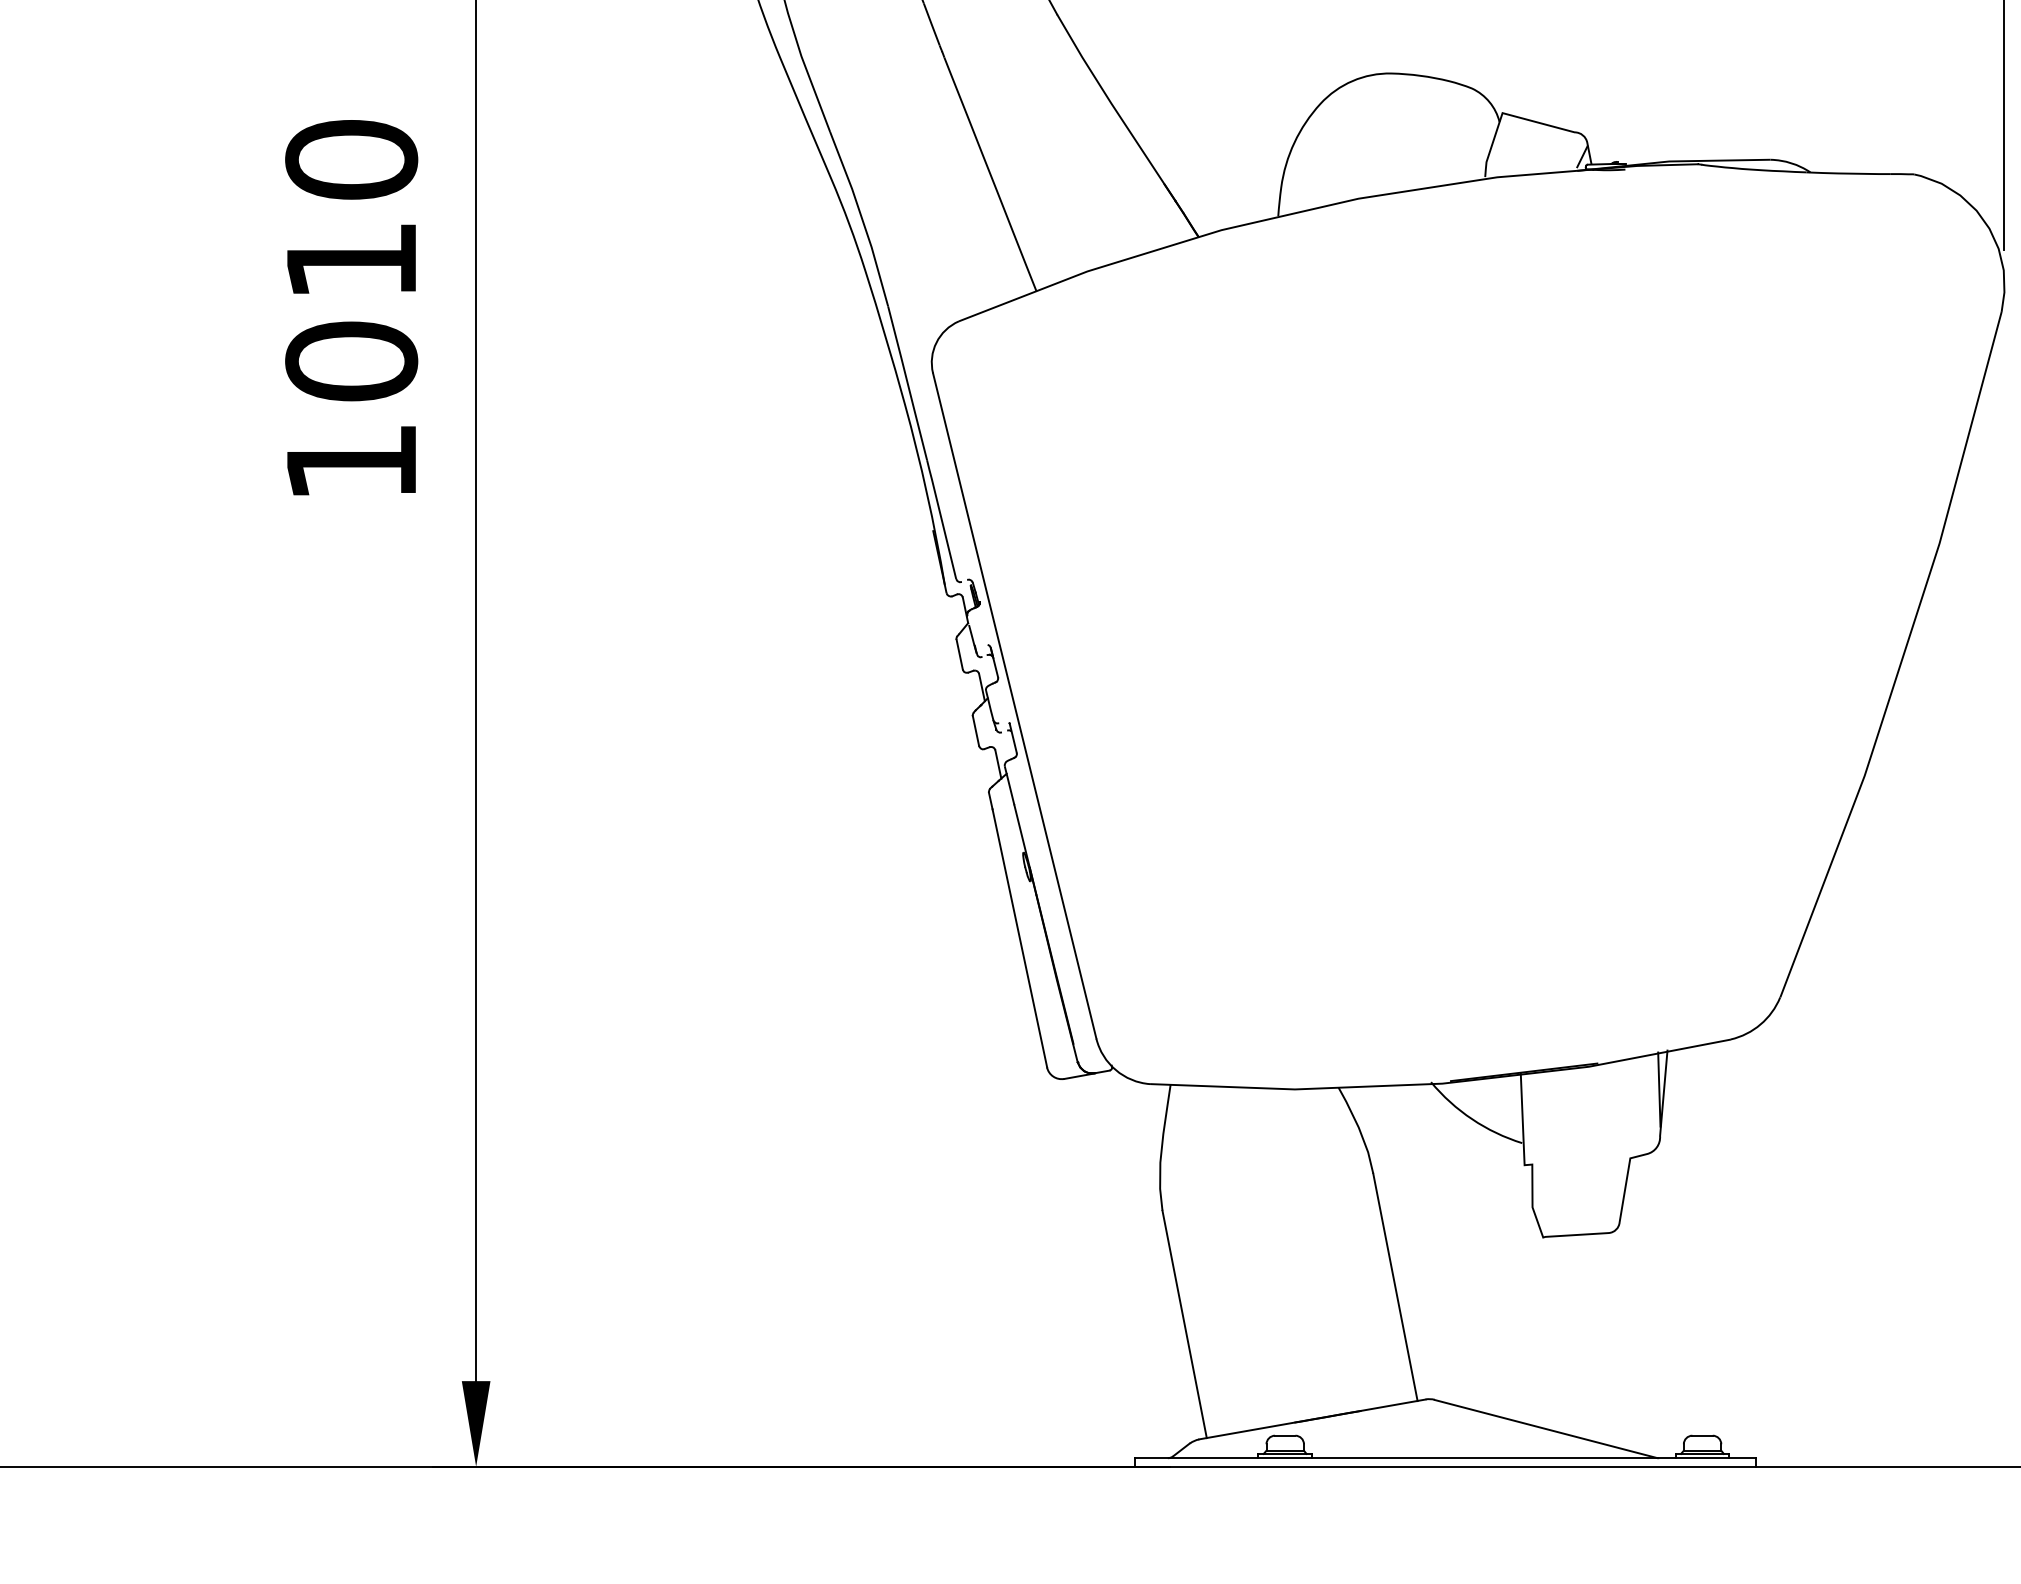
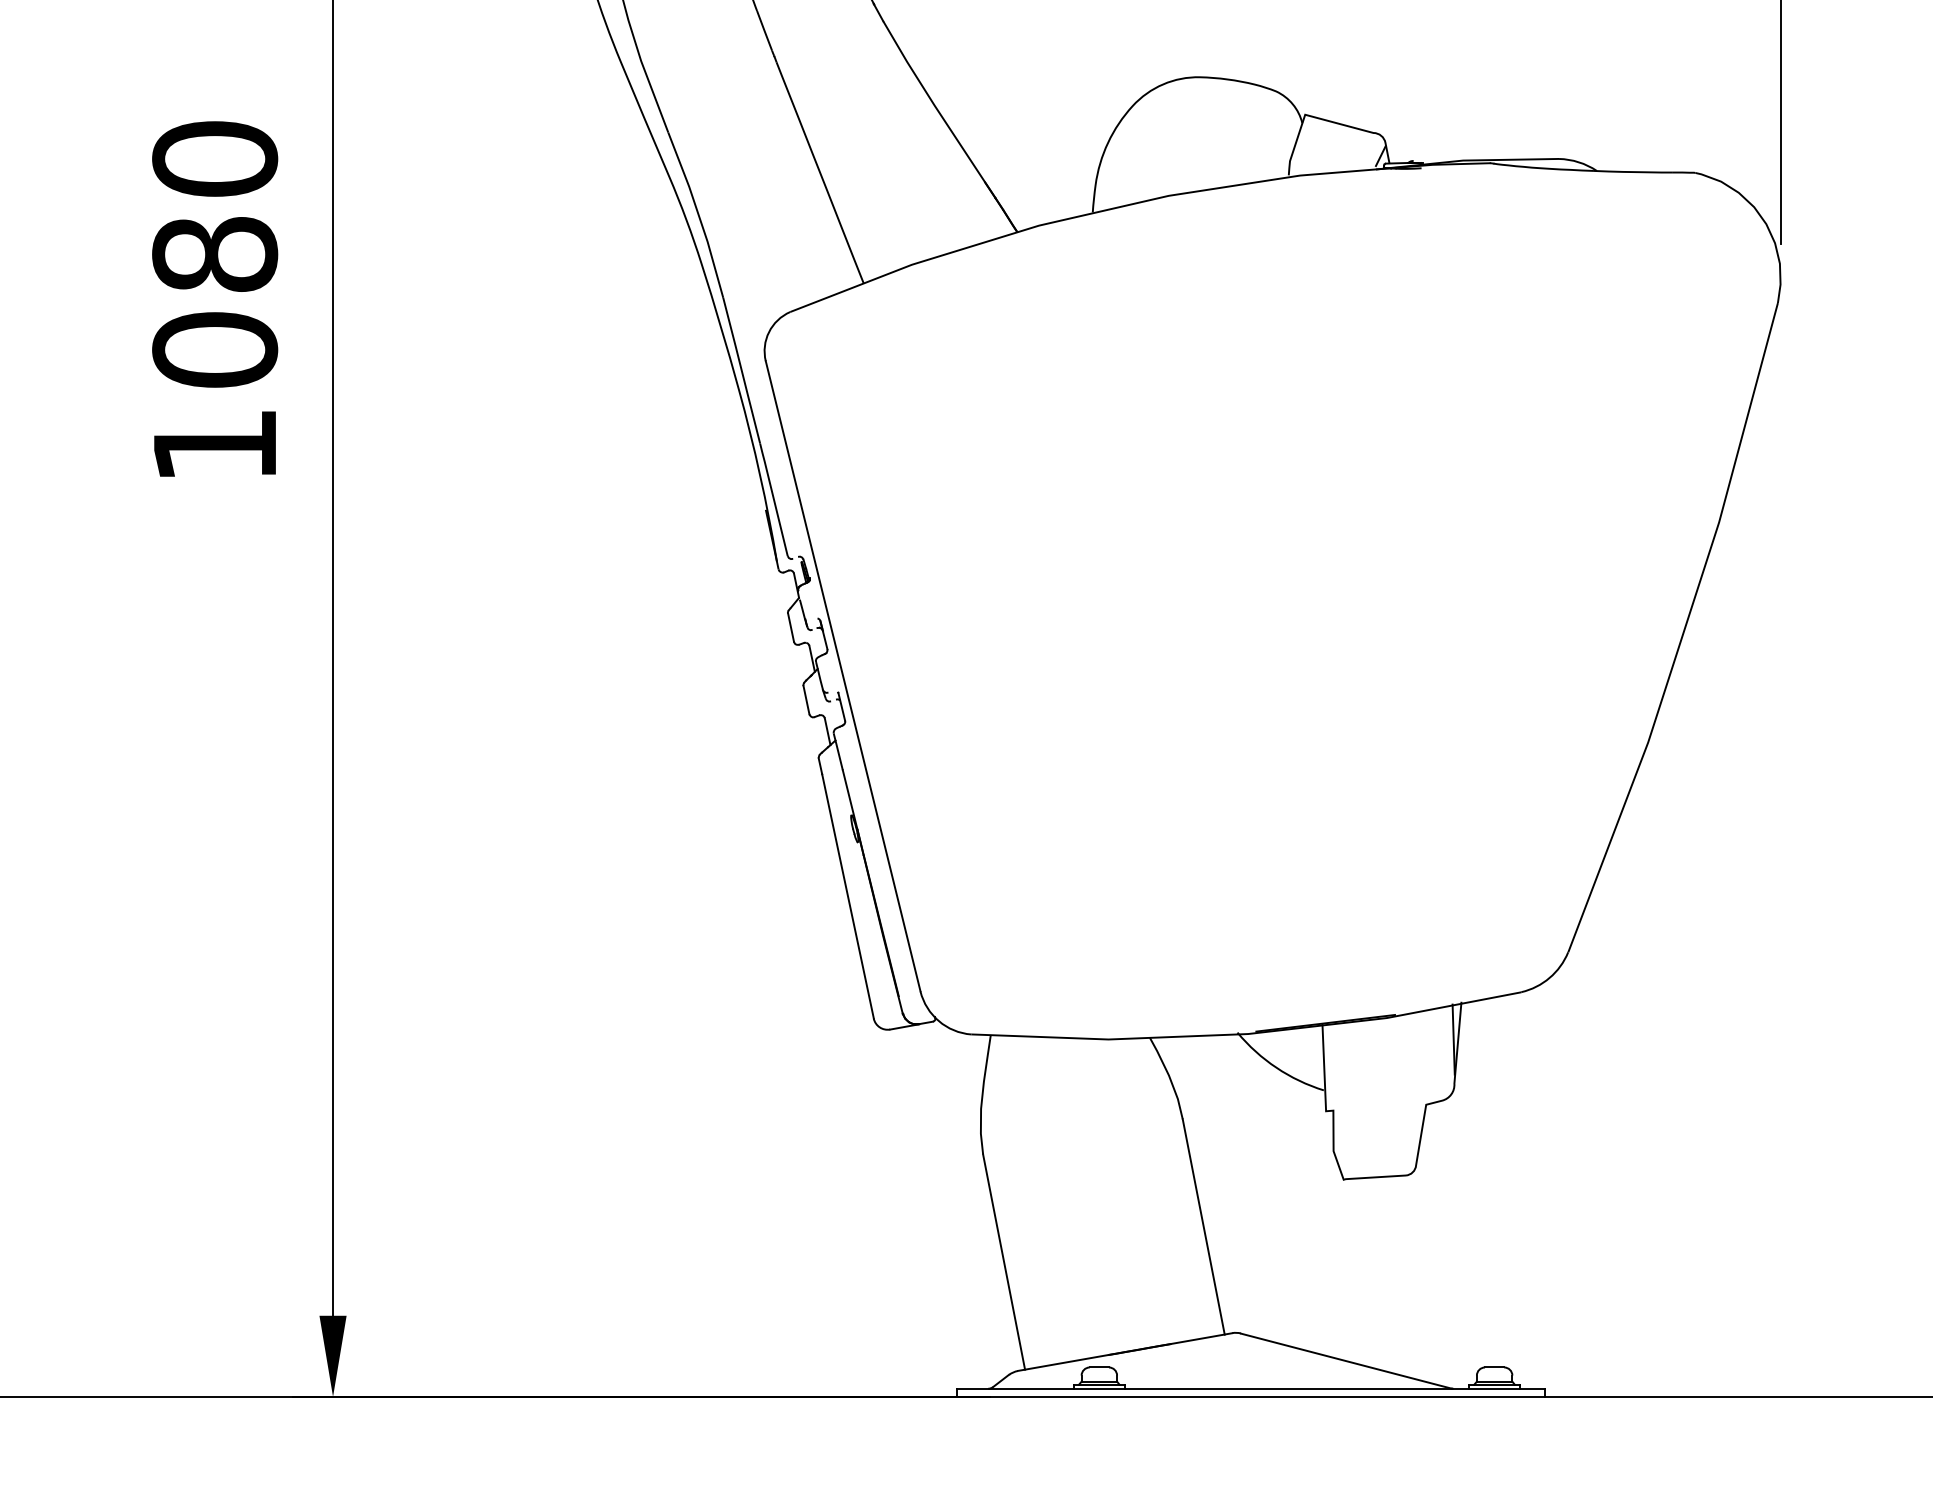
text: (352, 260) -> (215, 254), 1010 -> 1080

